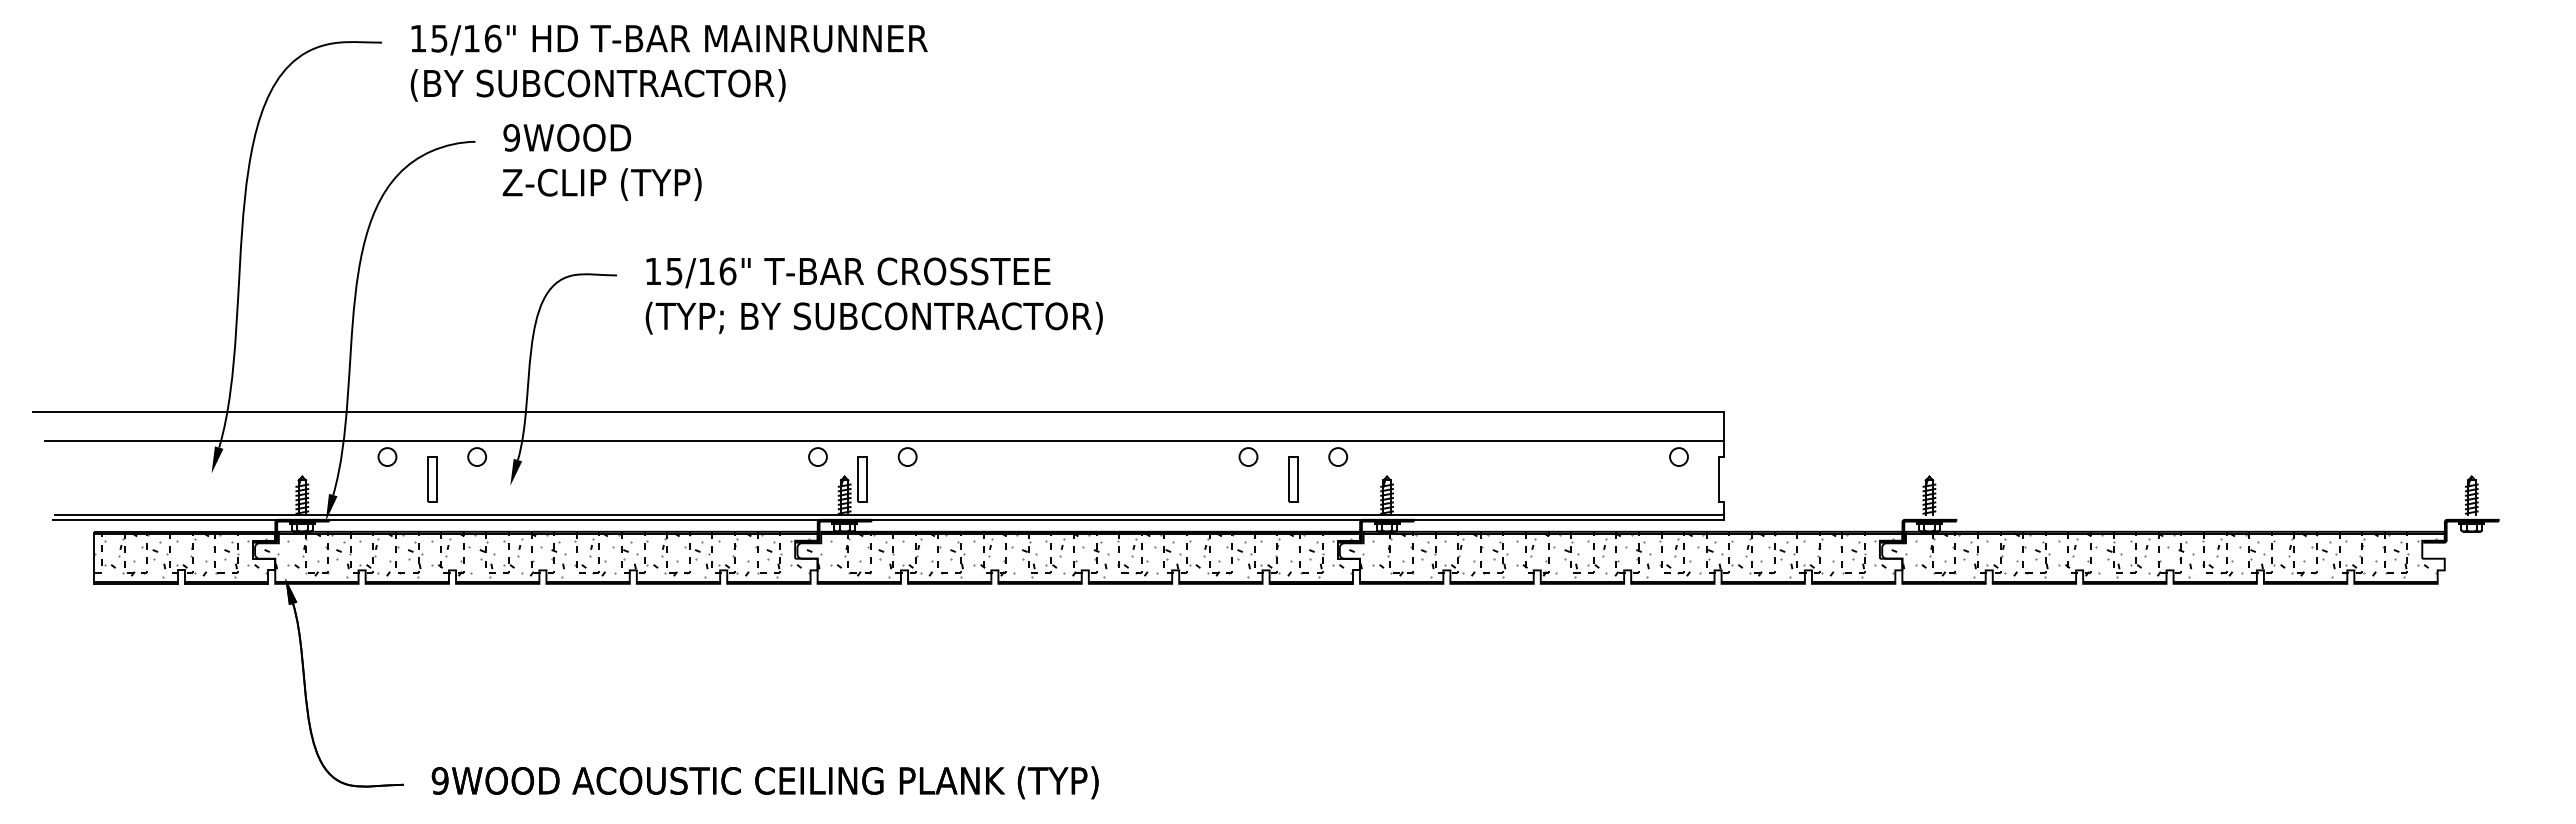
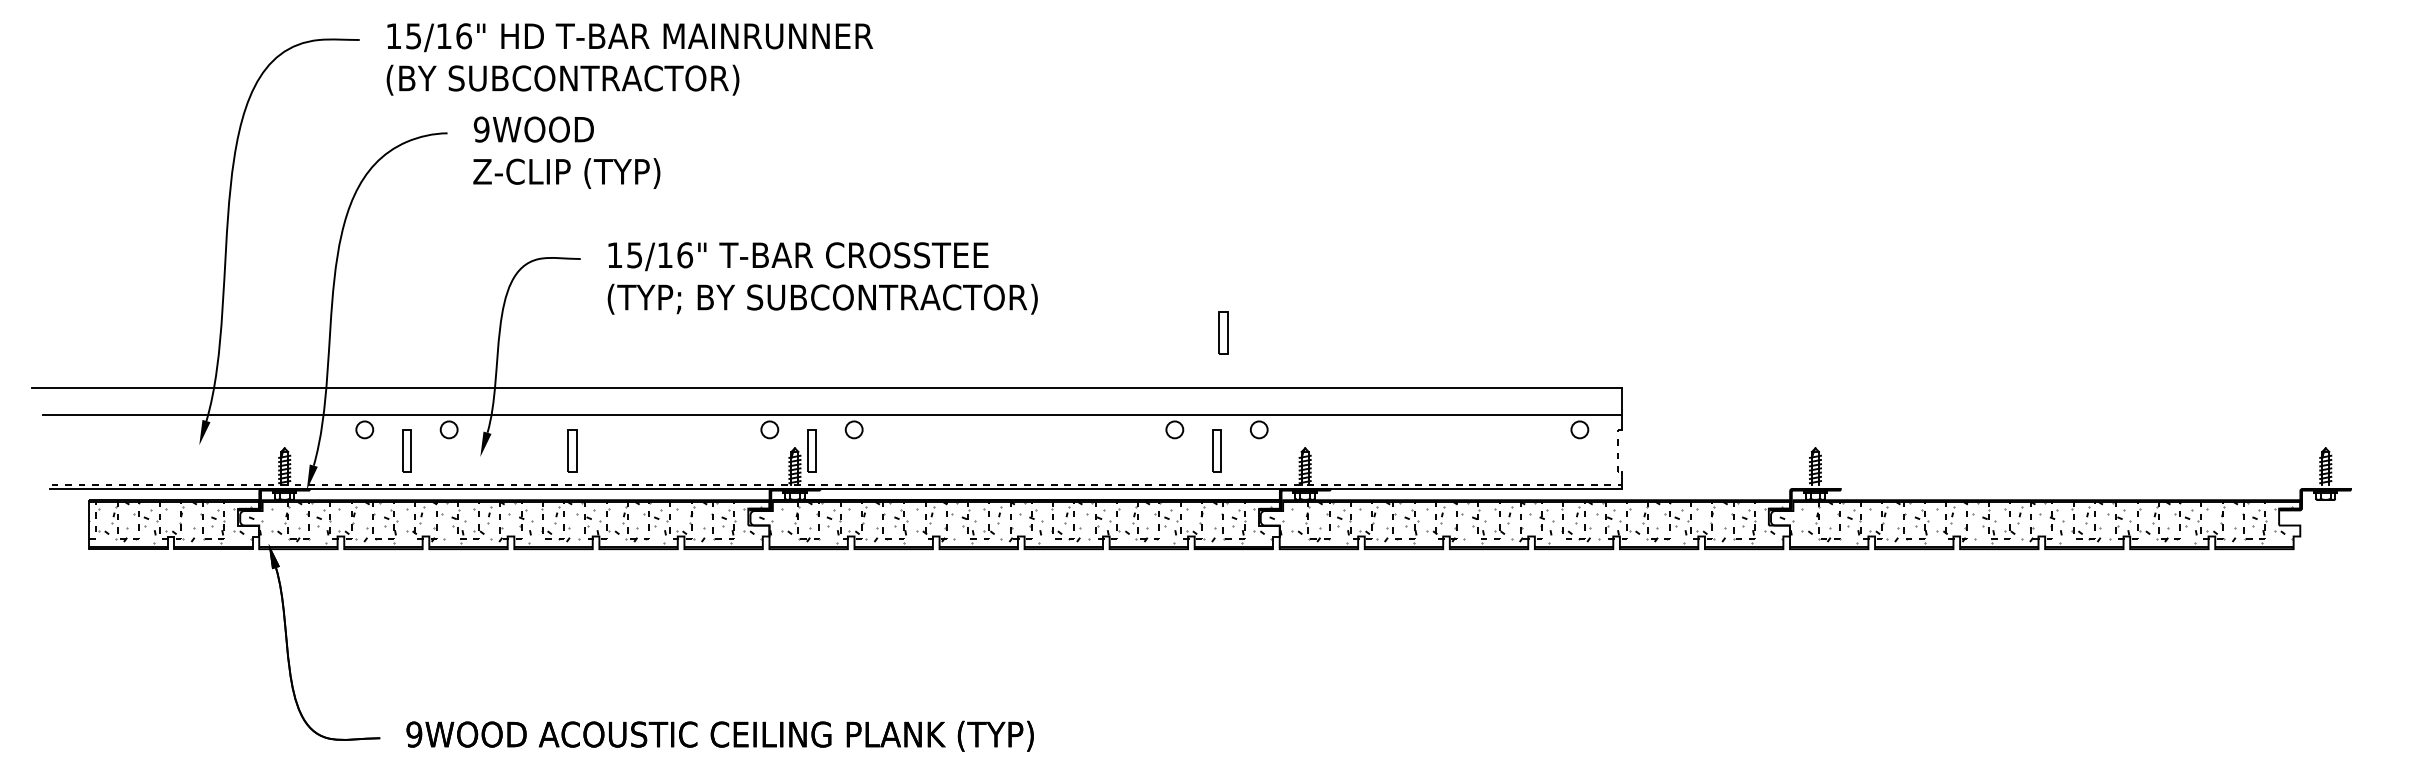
part: (1300, 354) -> (1223, 333), added
part: (608, 479) -> (572, 451), added
line: (1719, 479) -> (1617, 451), solid -> dashed
line: (889, 515) -> (837, 484), solid -> dashed

